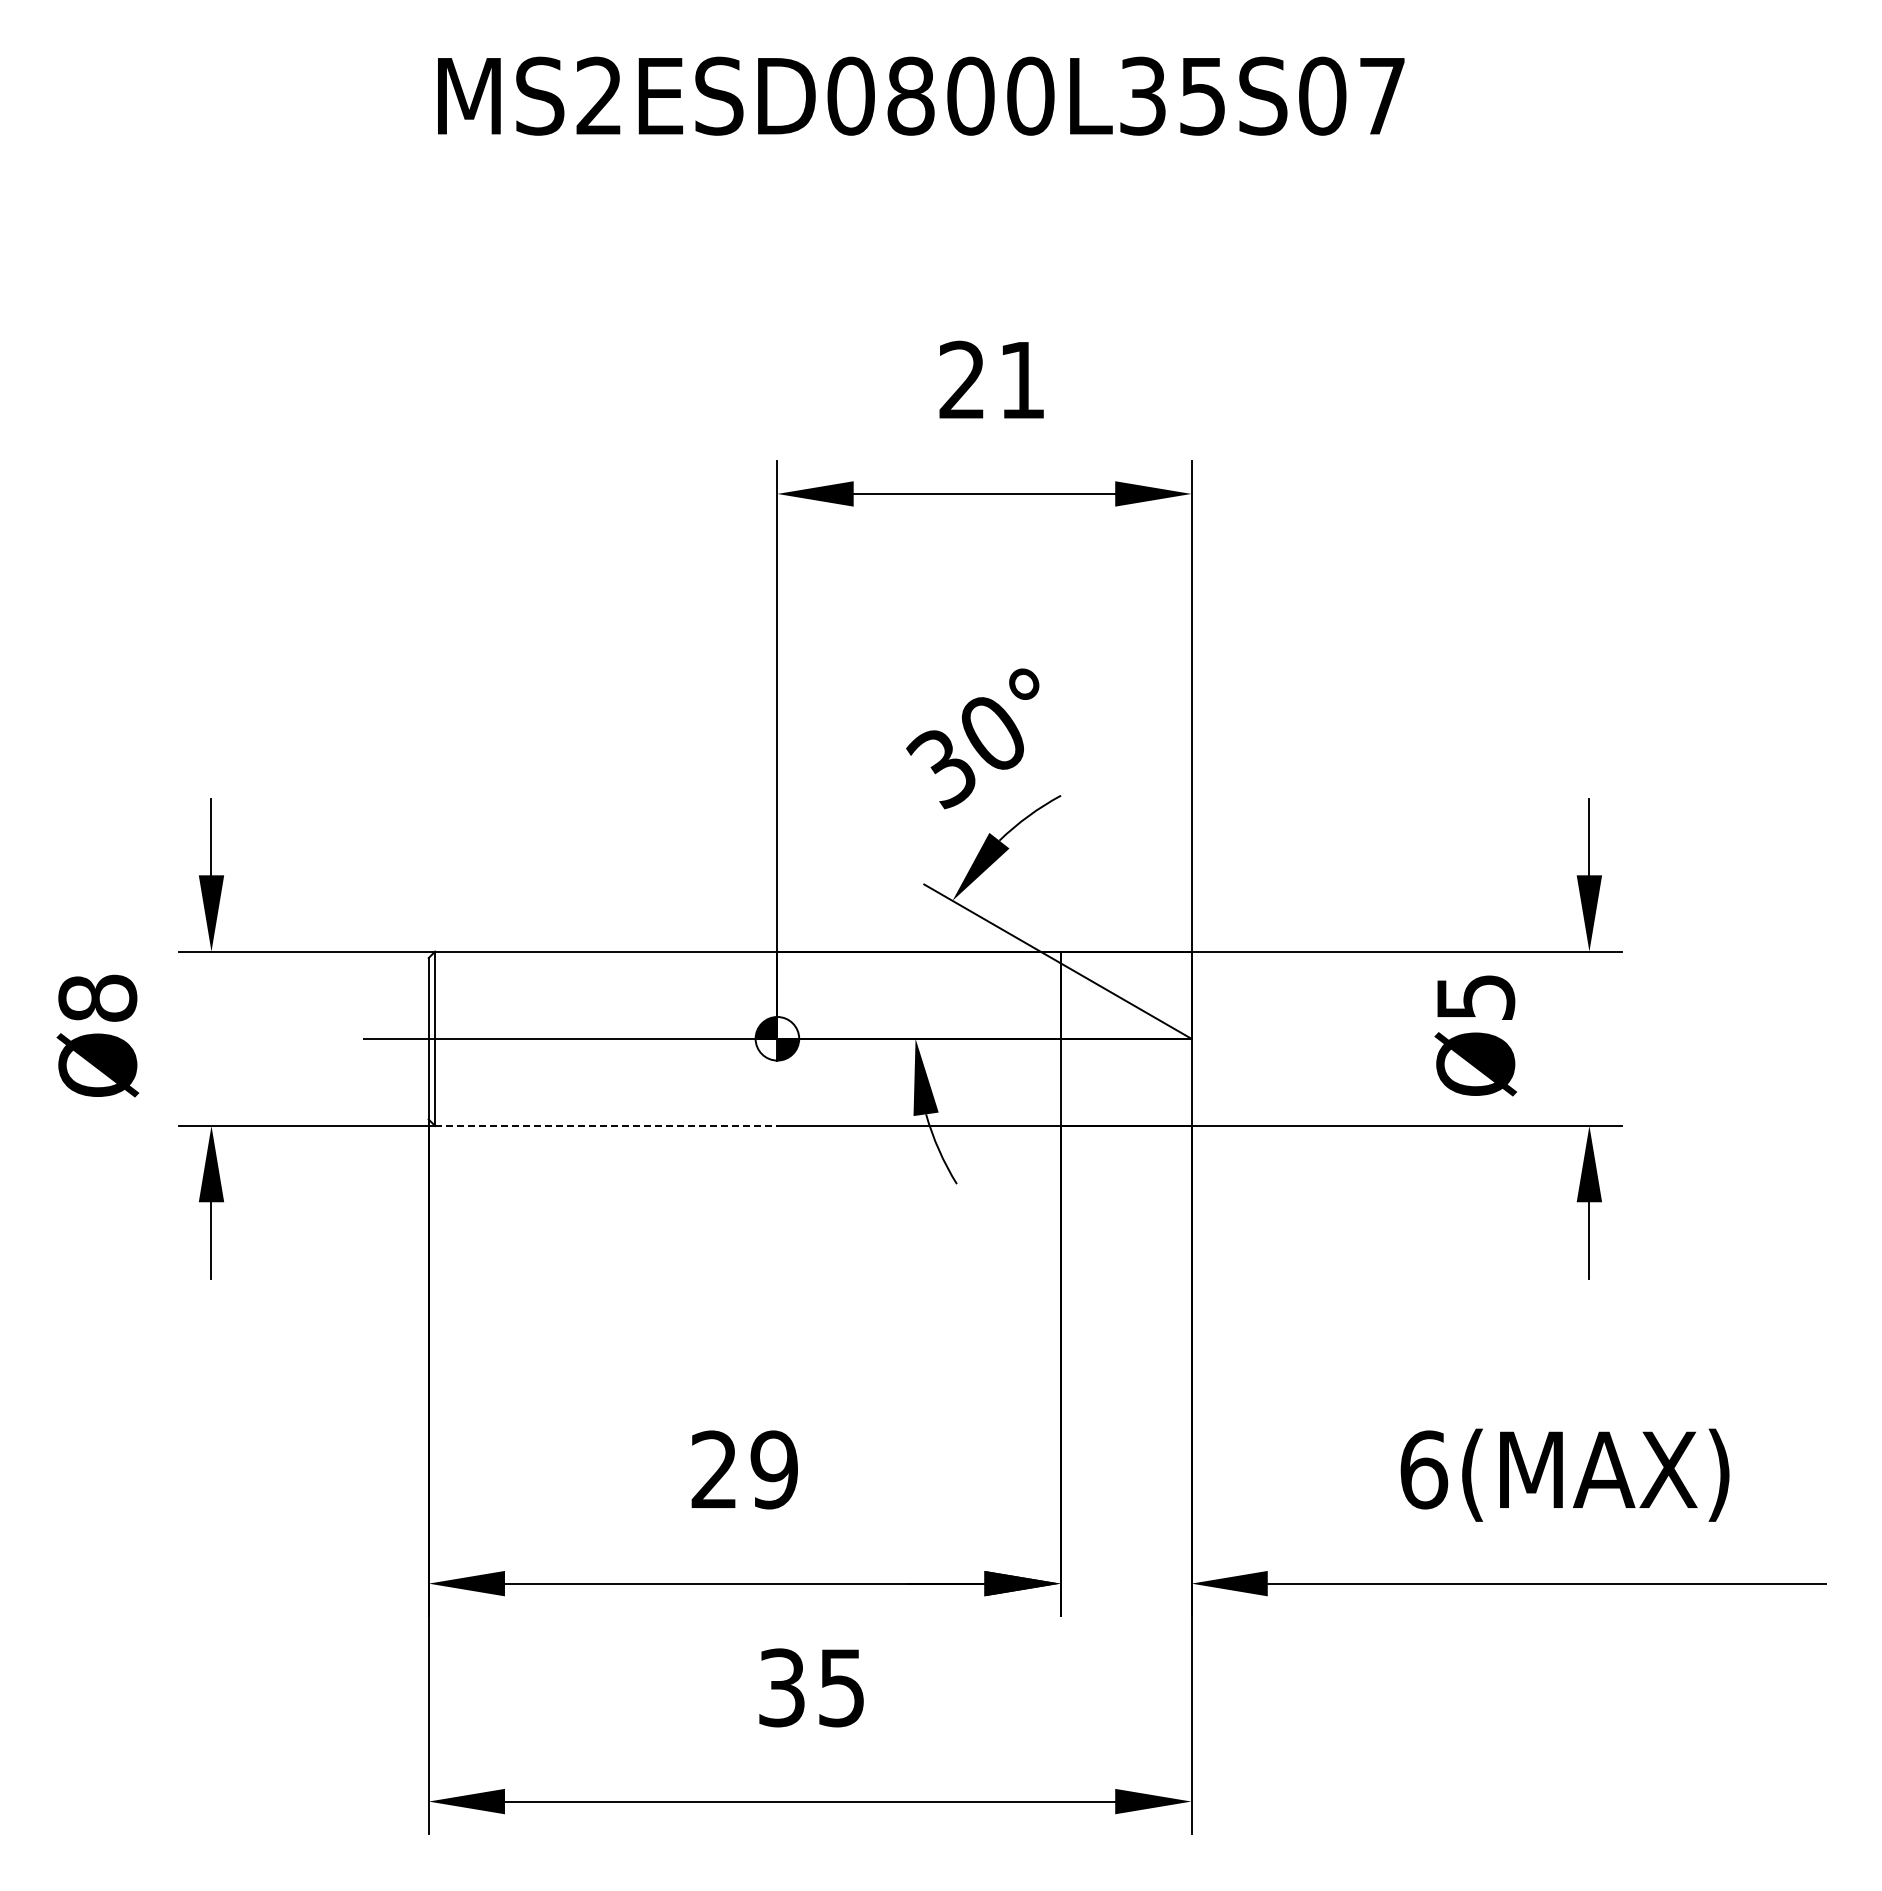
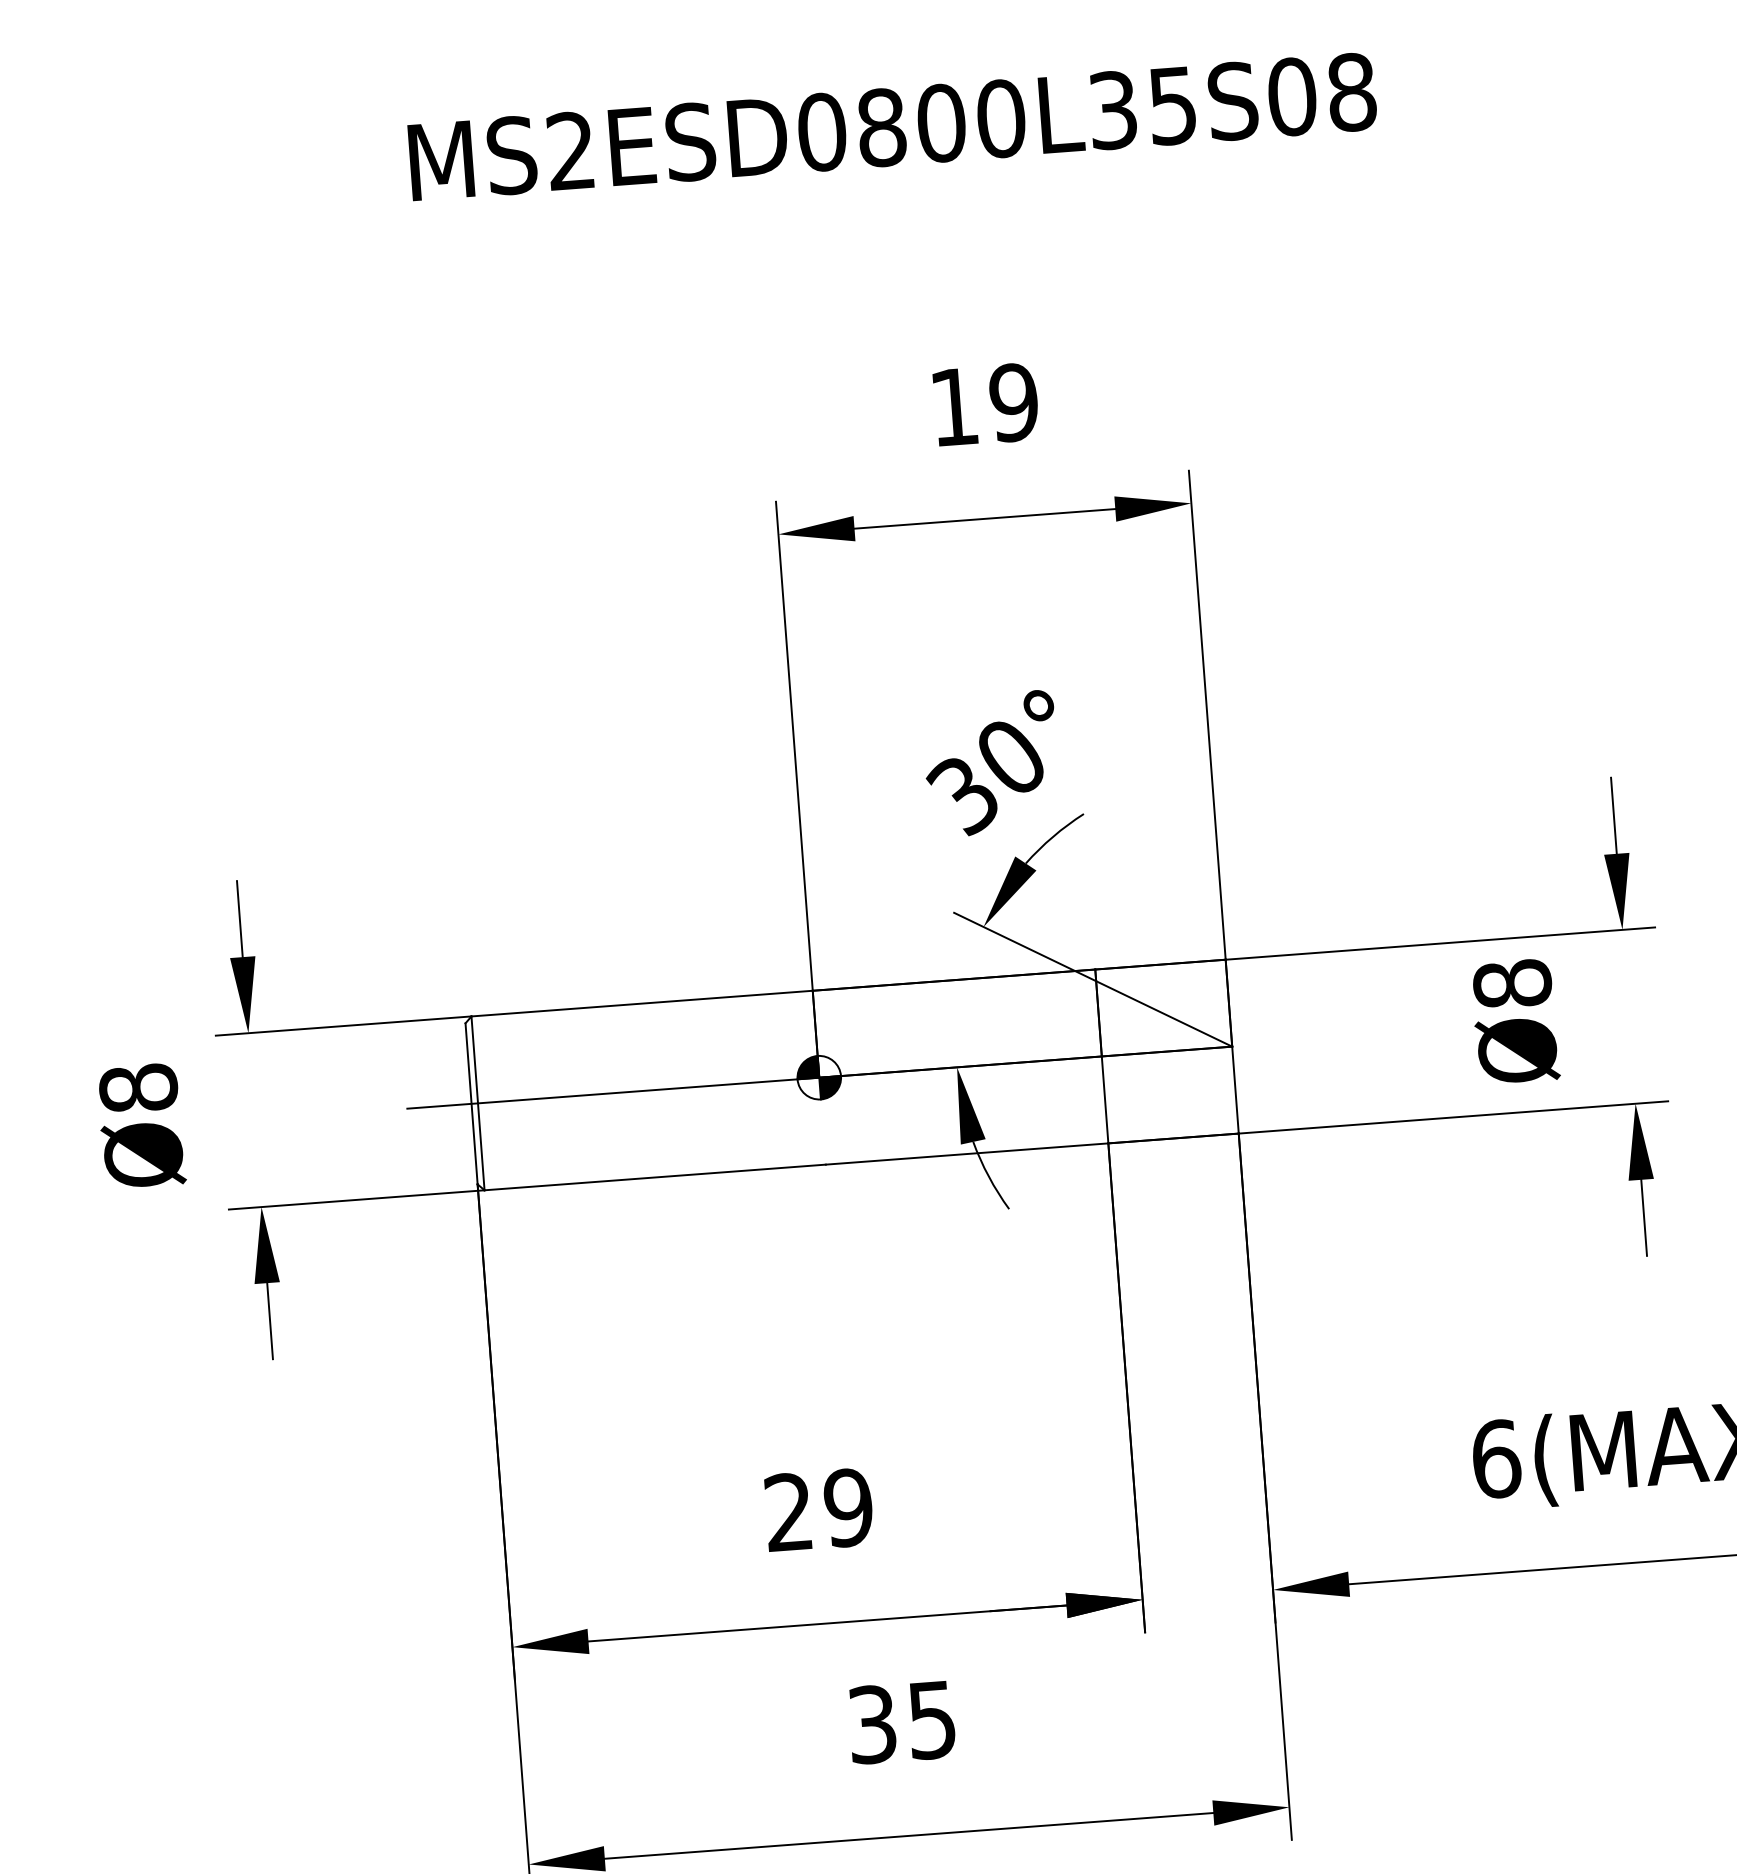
text: (1382, 95) -> (1351, 91), MS2ESD0800L35S07 -> MS2ESD0800L35S08
text: (992, 379) -> (984, 404), 21 -> 19
text: (1475, 996) -> (1512, 983), Ø5 -> Ø8
line: (606, 1125) -> (655, 1176), dashed -> solid

